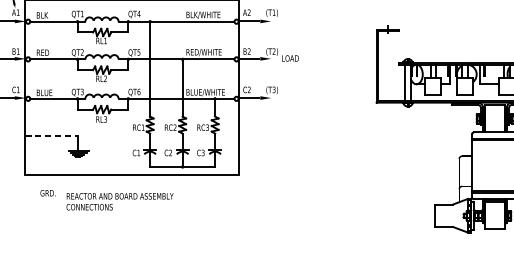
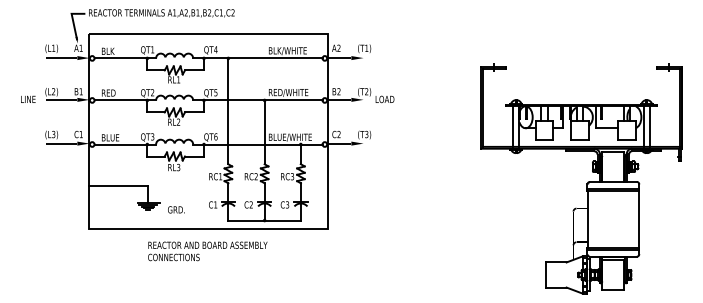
line: (51, 136) -> (118, 186), dashed -> solid
text: (48, 192) -> (176, 209), moved
text: (119, 201) -> (207, 251), moved

